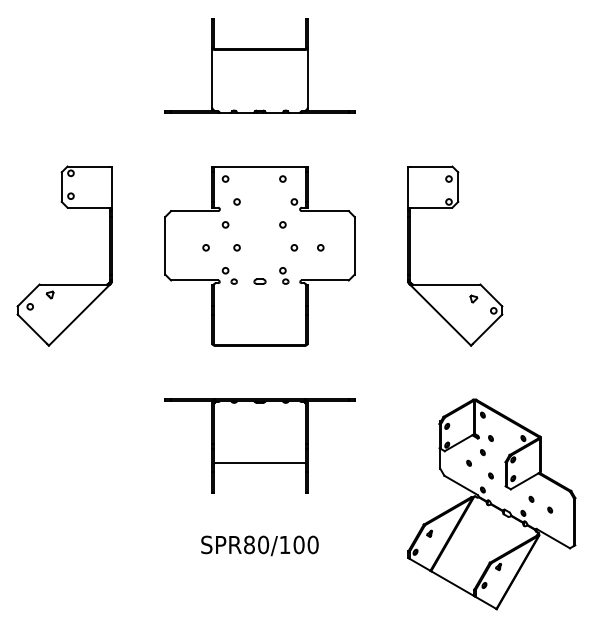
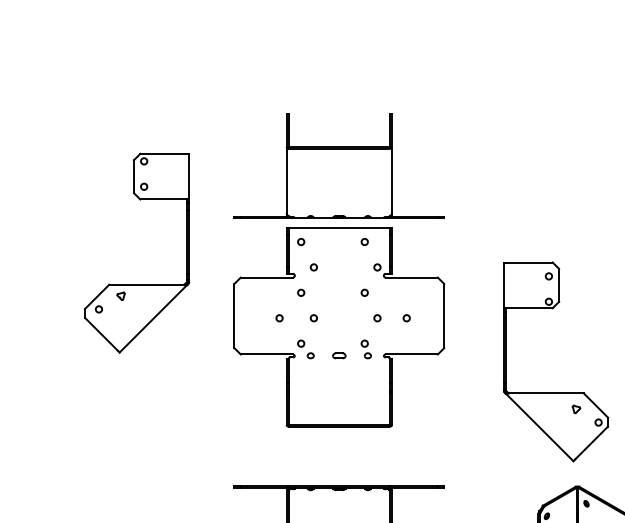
part: (259, 65) -> (338, 166), moved
part: (64, 284) -> (136, 284), moved
part: (455, 284) -> (556, 393), moved

